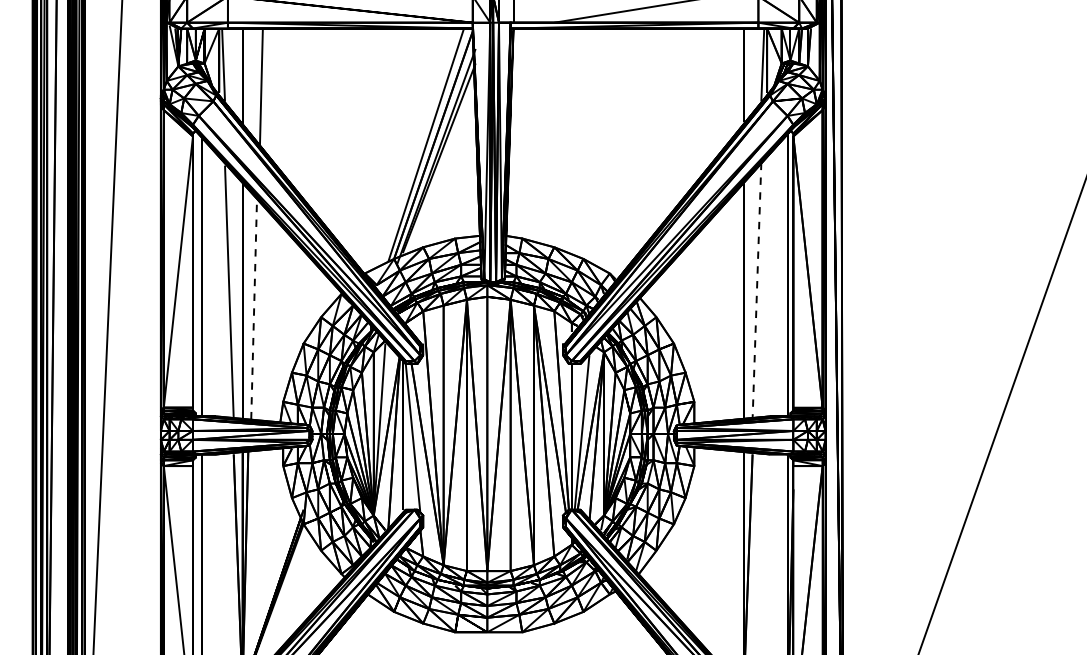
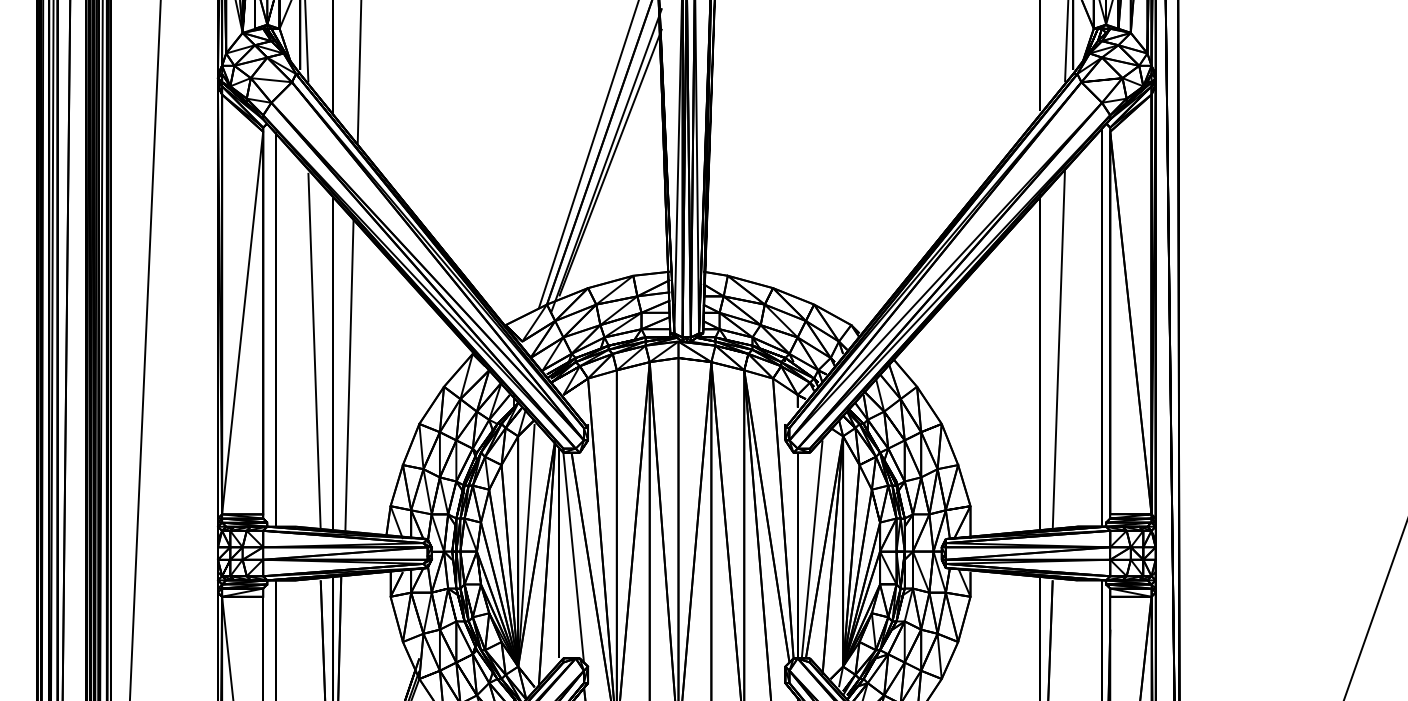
line: (756, 291) -> (1058, 350), dashed -> solid
line: (254, 308) -> (350, 374), dashed -> solid

